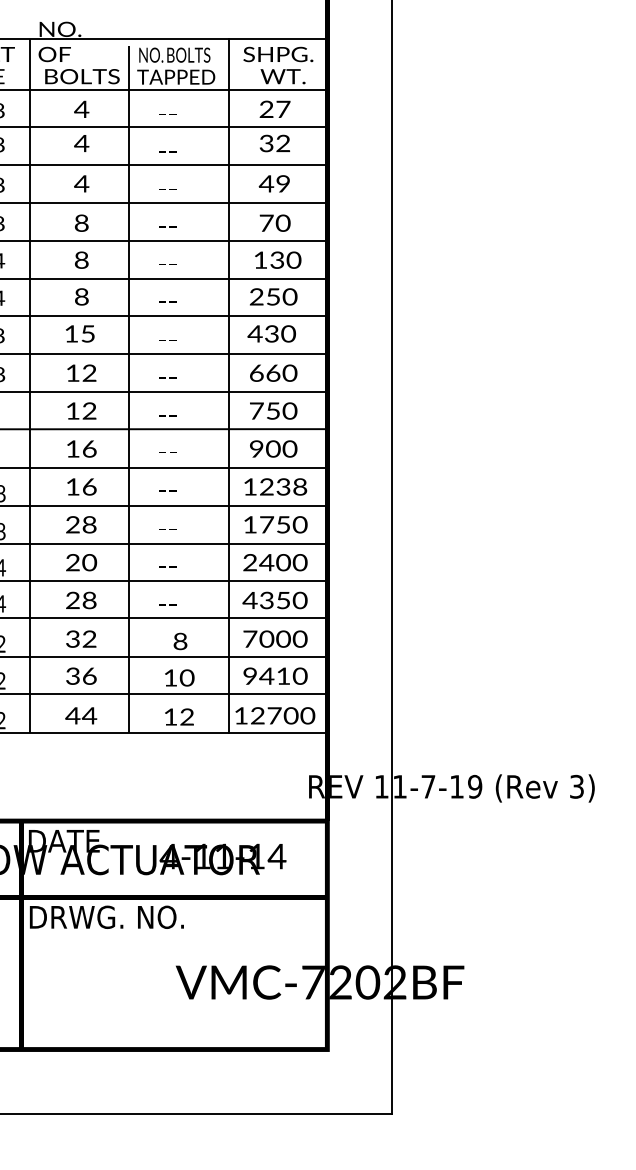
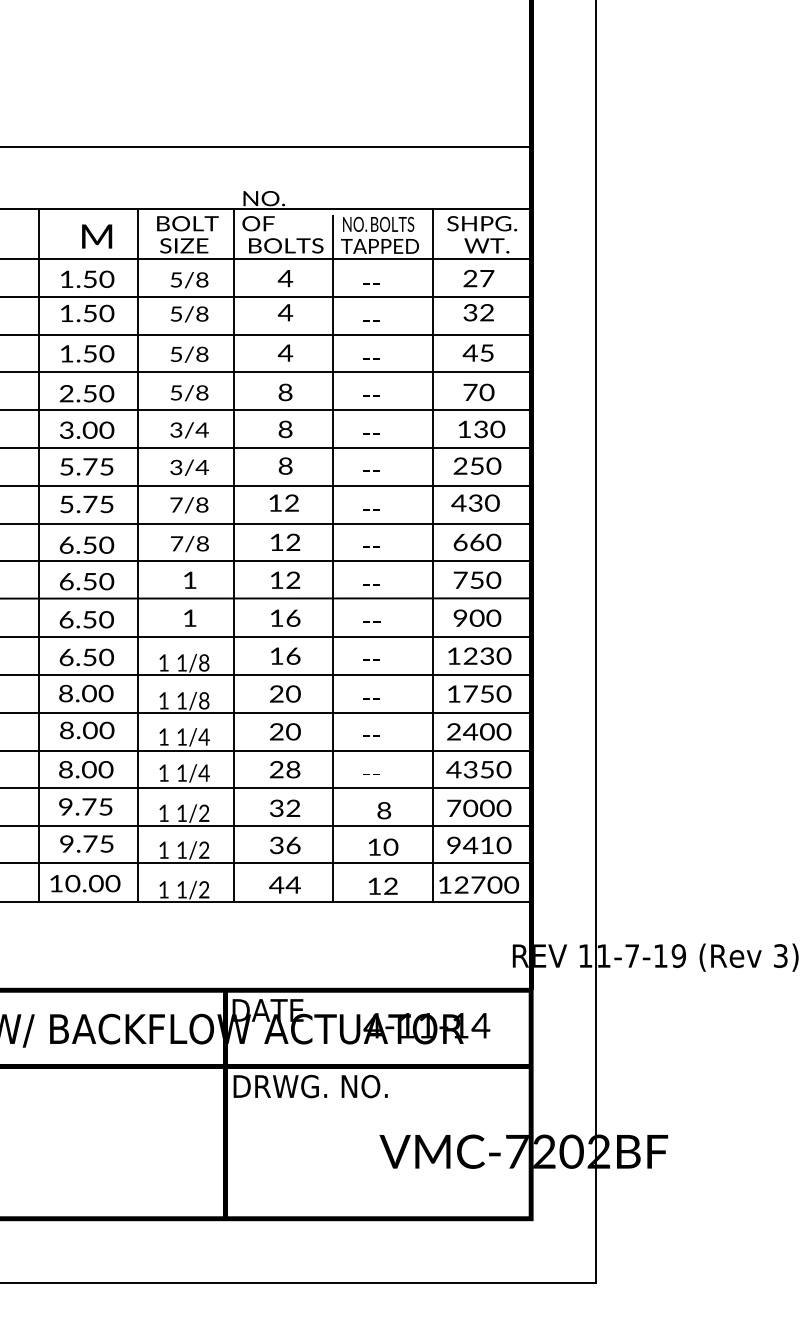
text: (282, 183) -> (486, 352), 49 -> 45
text: (87, 333) -> (291, 502), 15 -> 12
text: (299, 487) -> (503, 656), 1238 -> 1230
text: (89, 525) -> (293, 694), 28 -> 20

